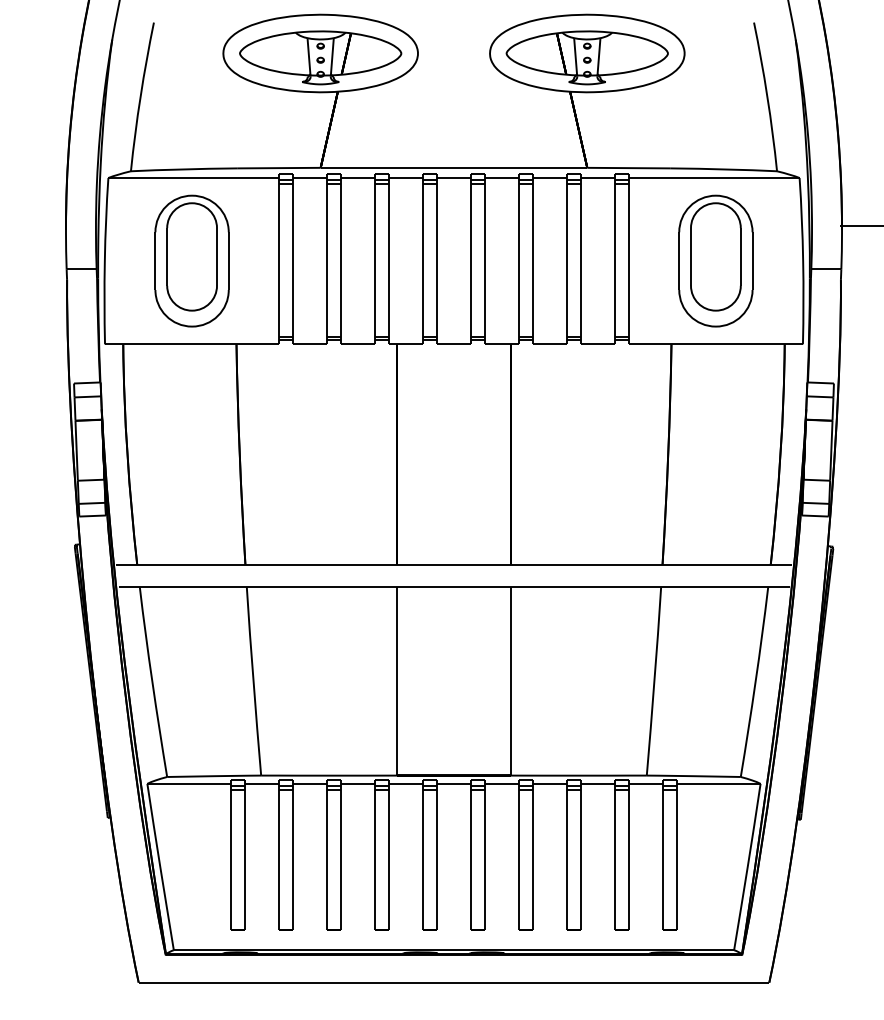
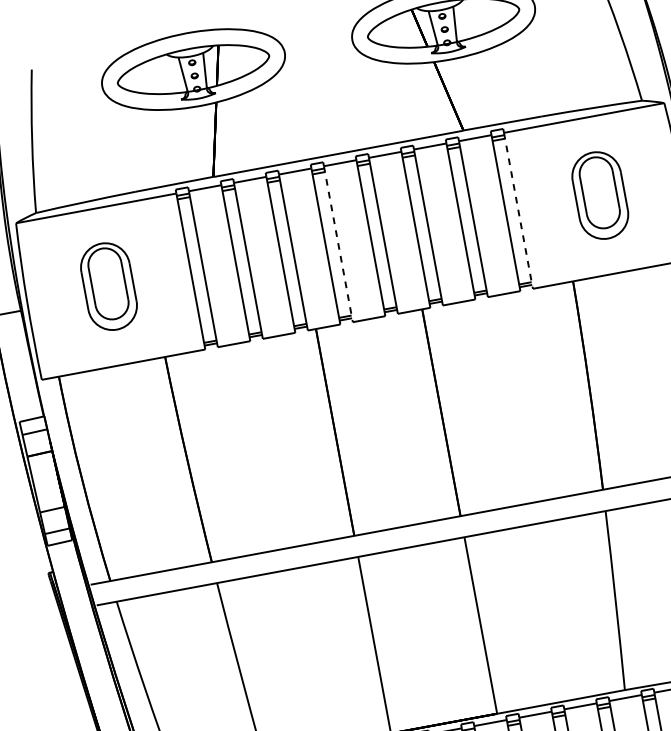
part: (191, 260) -> (108, 286), size x0.7
part: (715, 260) -> (599, 195), size x0.7
line: (436, 261) -> (338, 244), solid -> dashed
line: (628, 261) -> (518, 211), solid -> dashed

